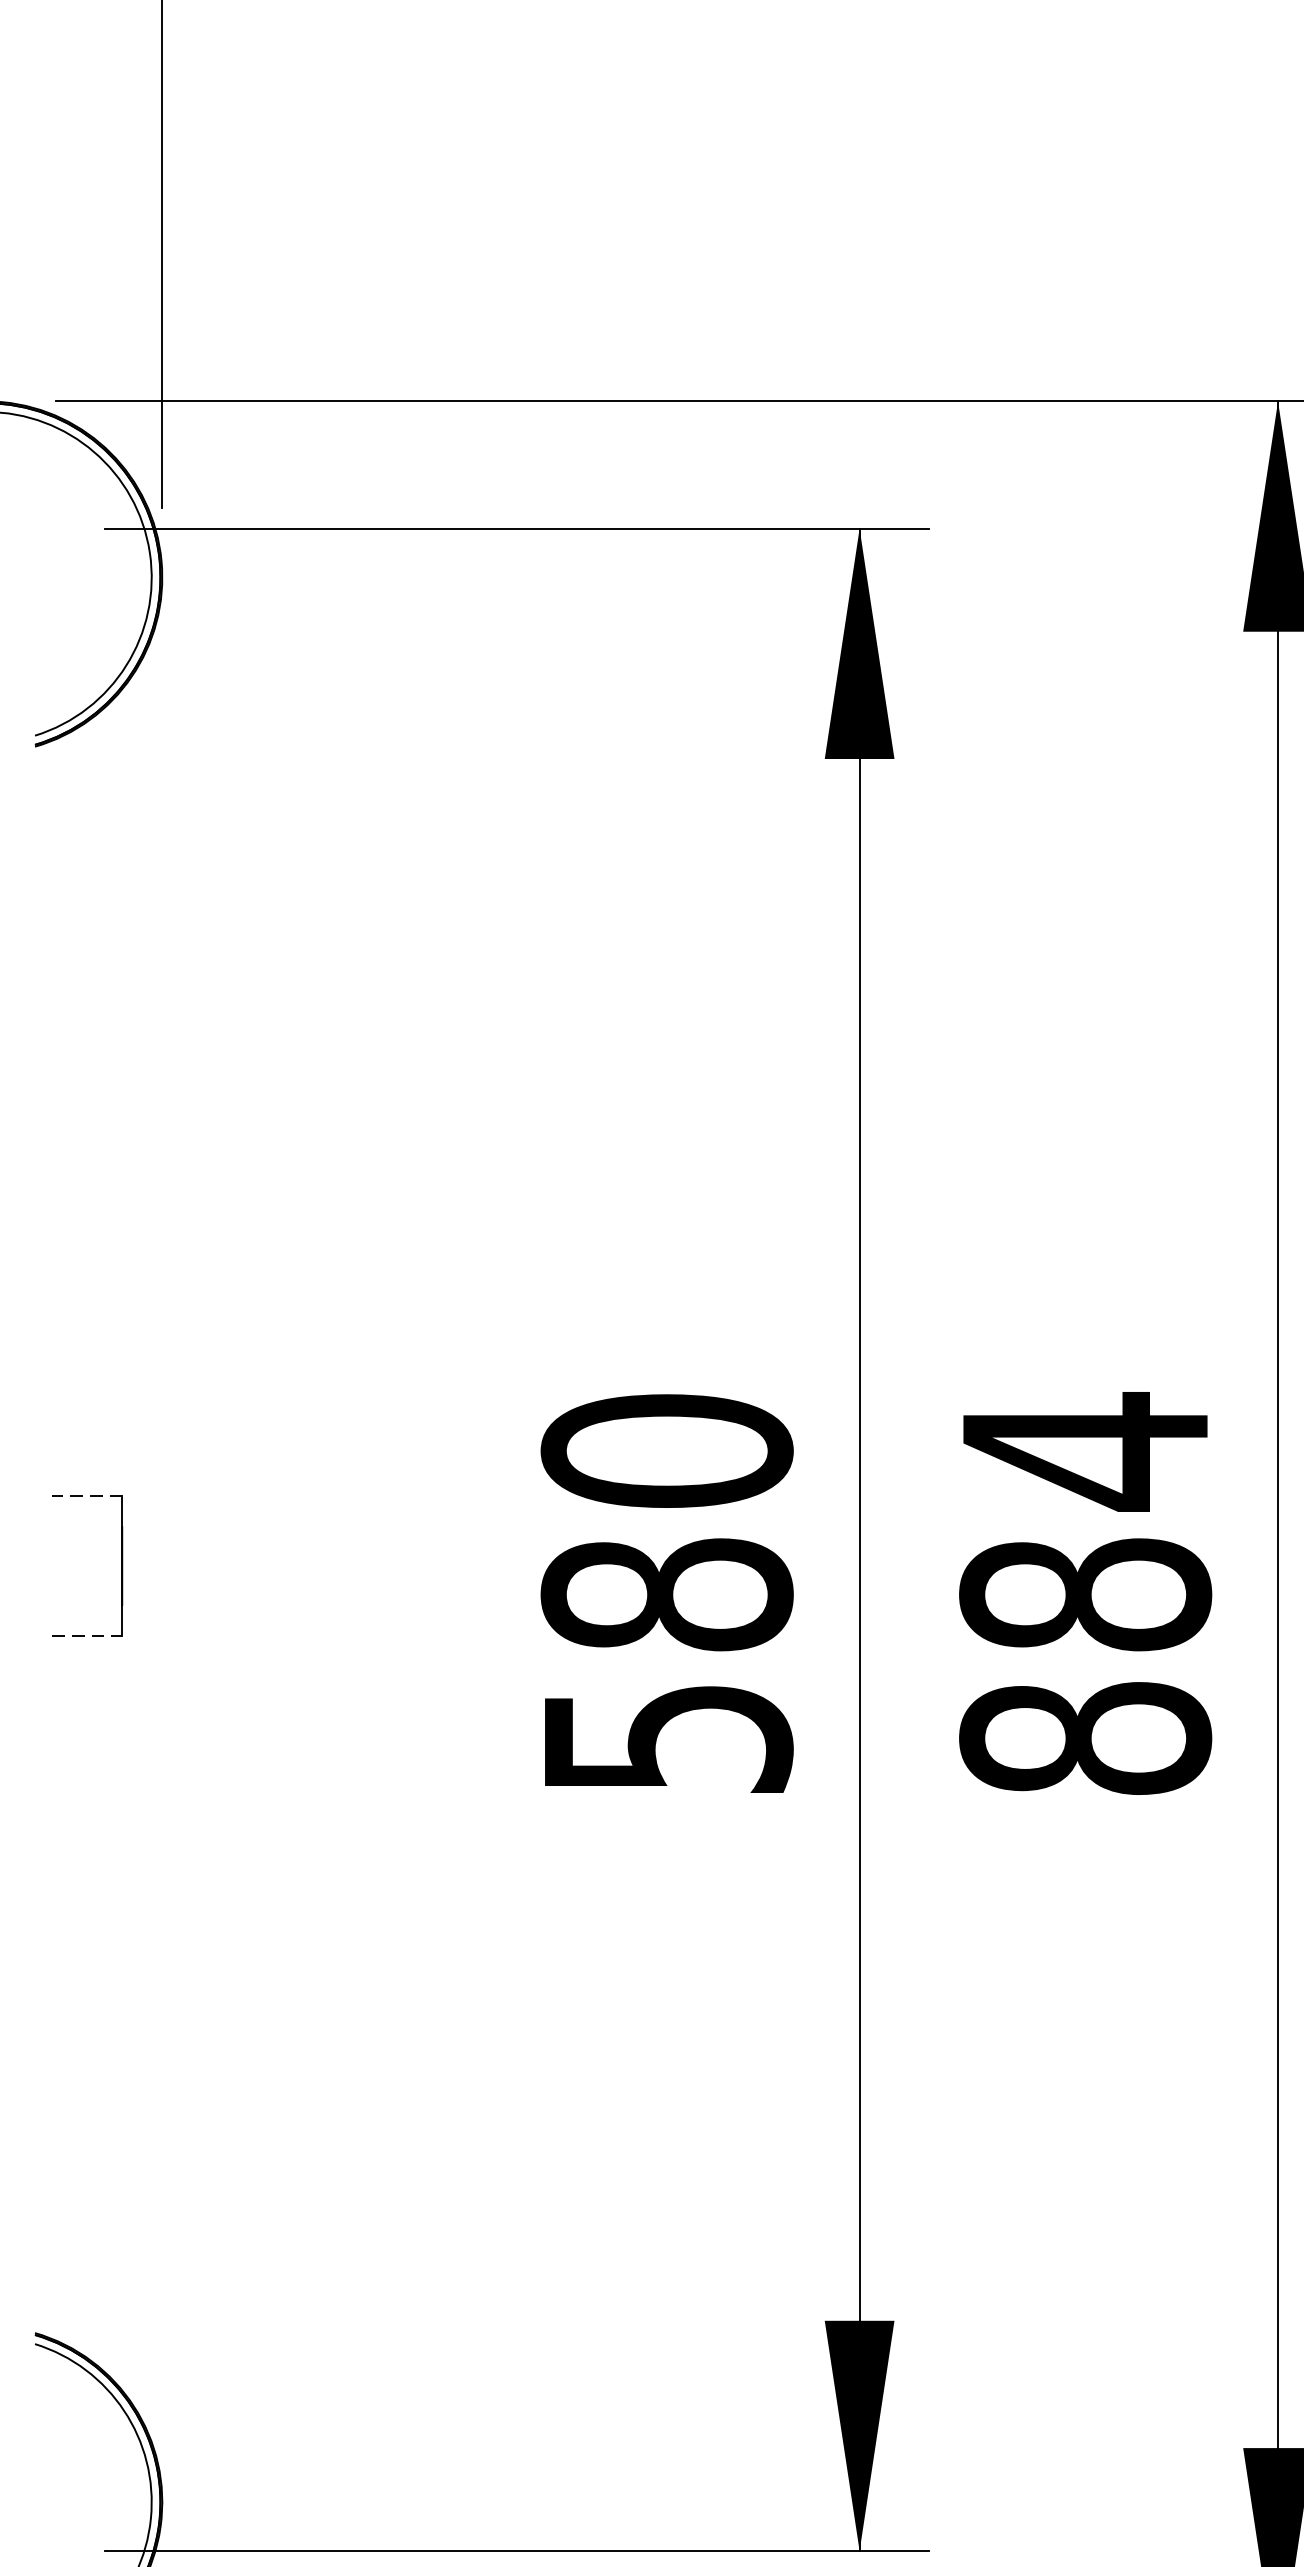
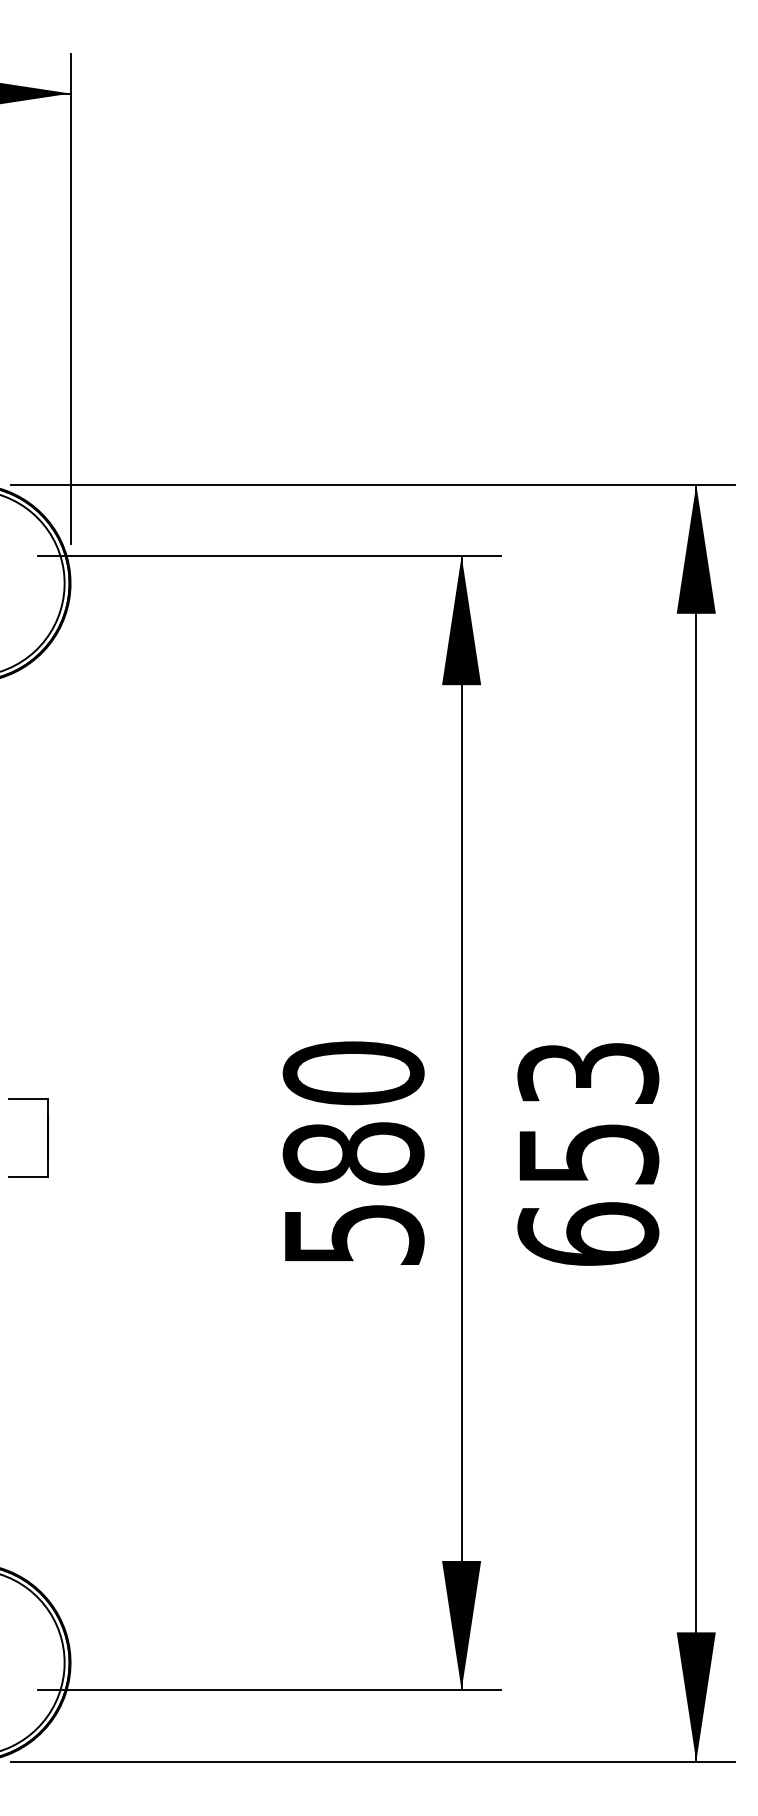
line: (87, 1496) -> (28, 1098), dashed -> solid
text: (1085, 1594) -> (588, 1153), 884 -> 653
line: (87, 1635) -> (28, 1176), dashed -> solid

